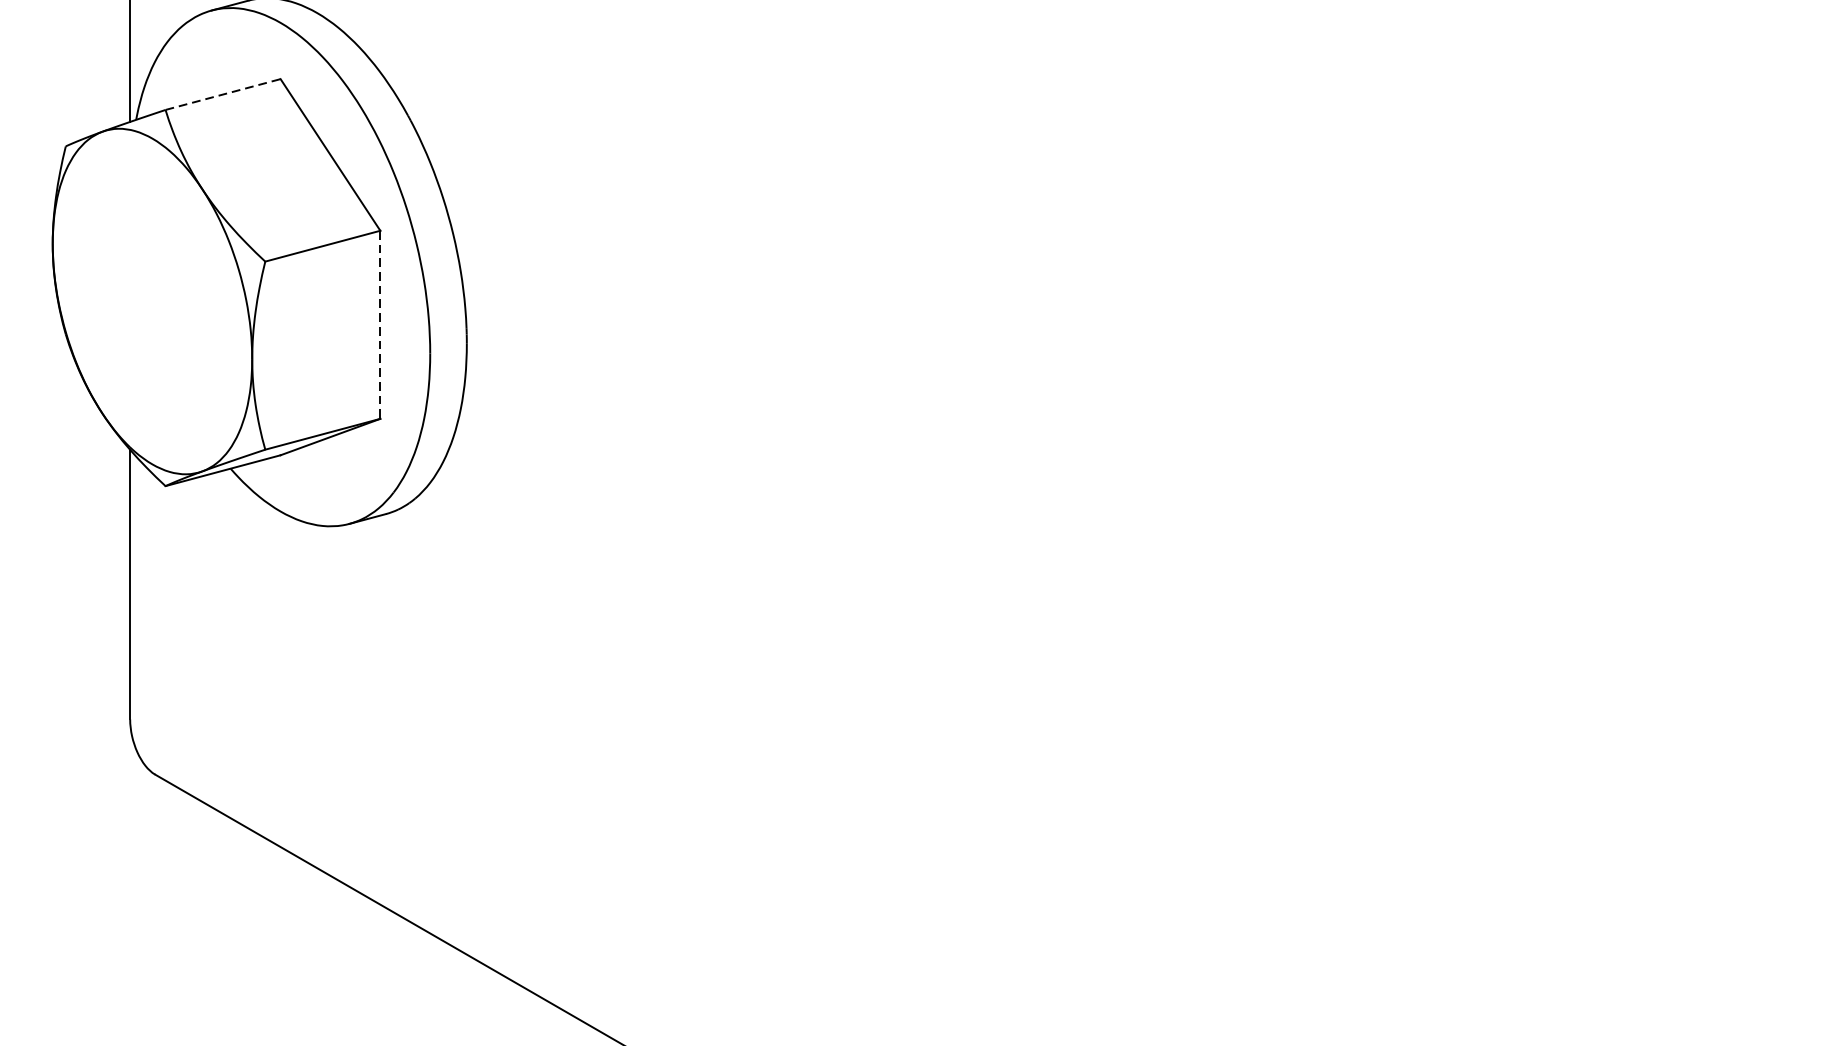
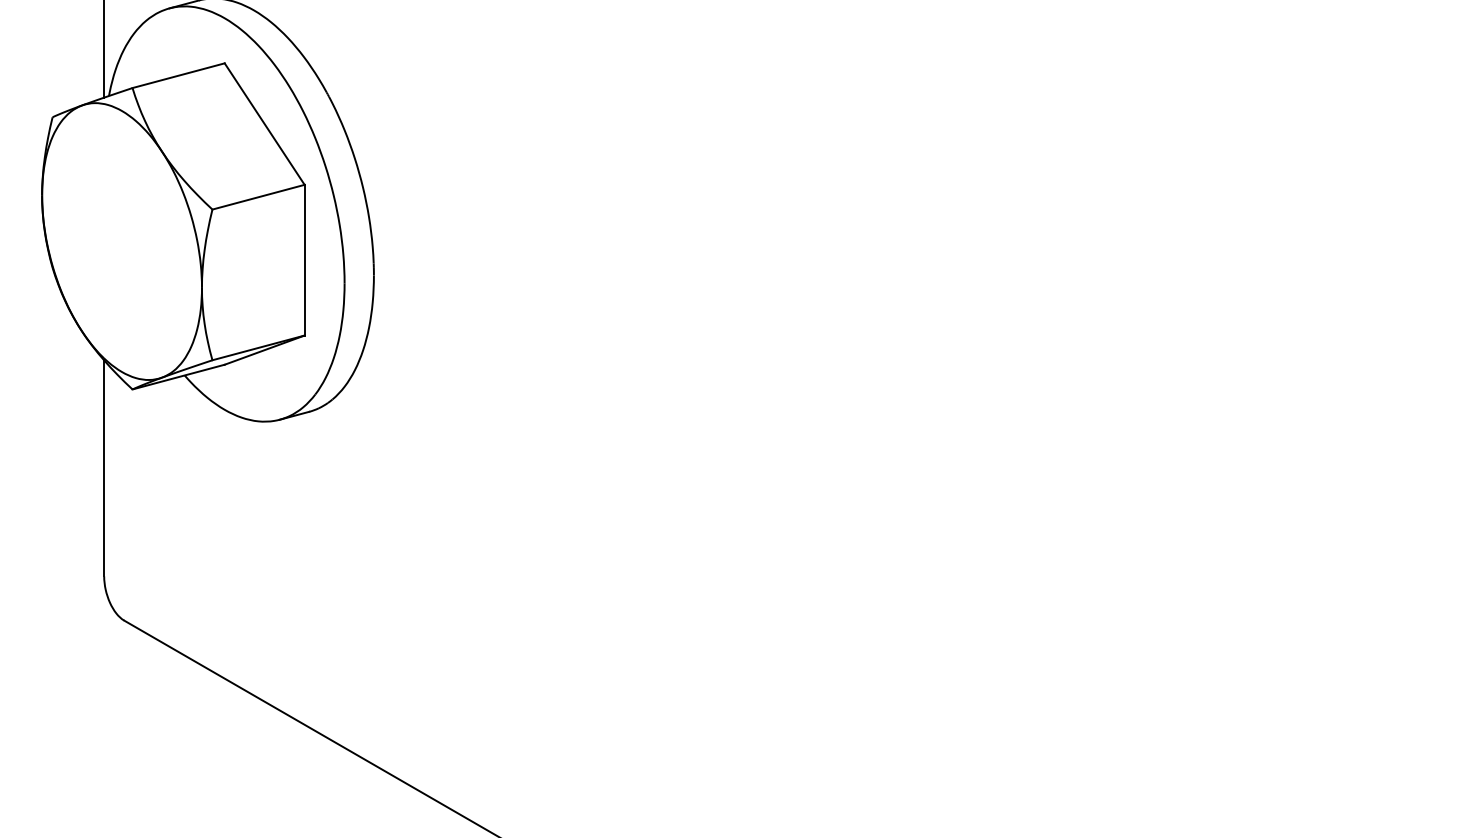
line: (222, 94) -> (178, 75), dashed -> solid
line: (380, 325) -> (304, 260), dashed -> solid

